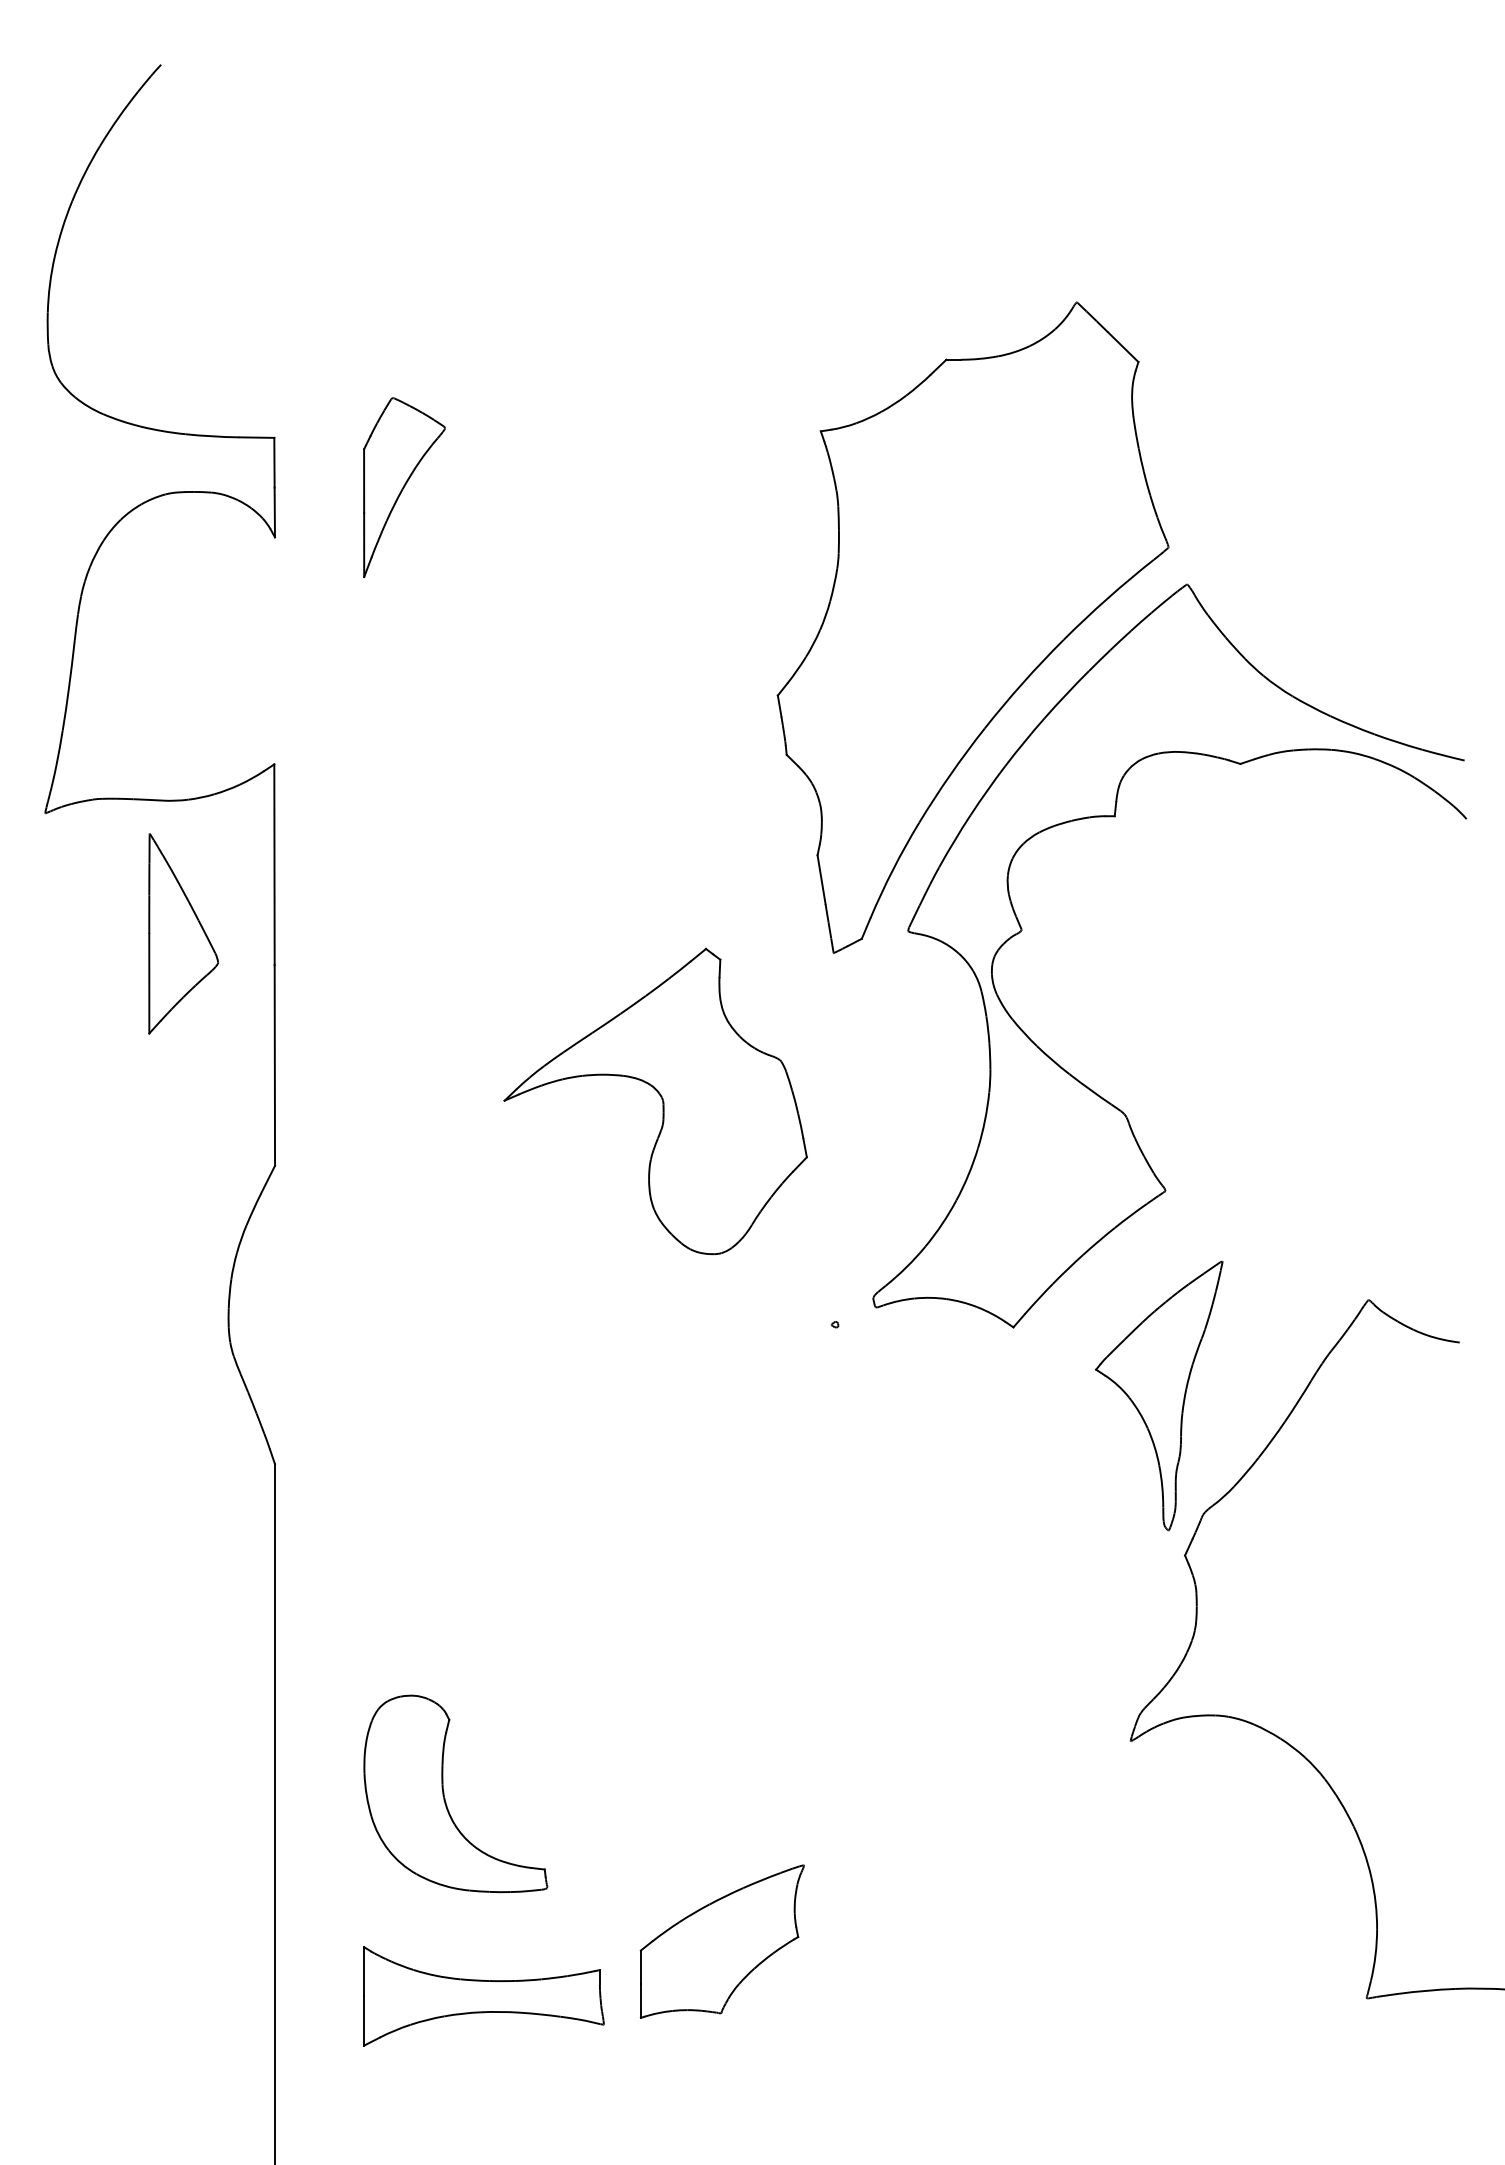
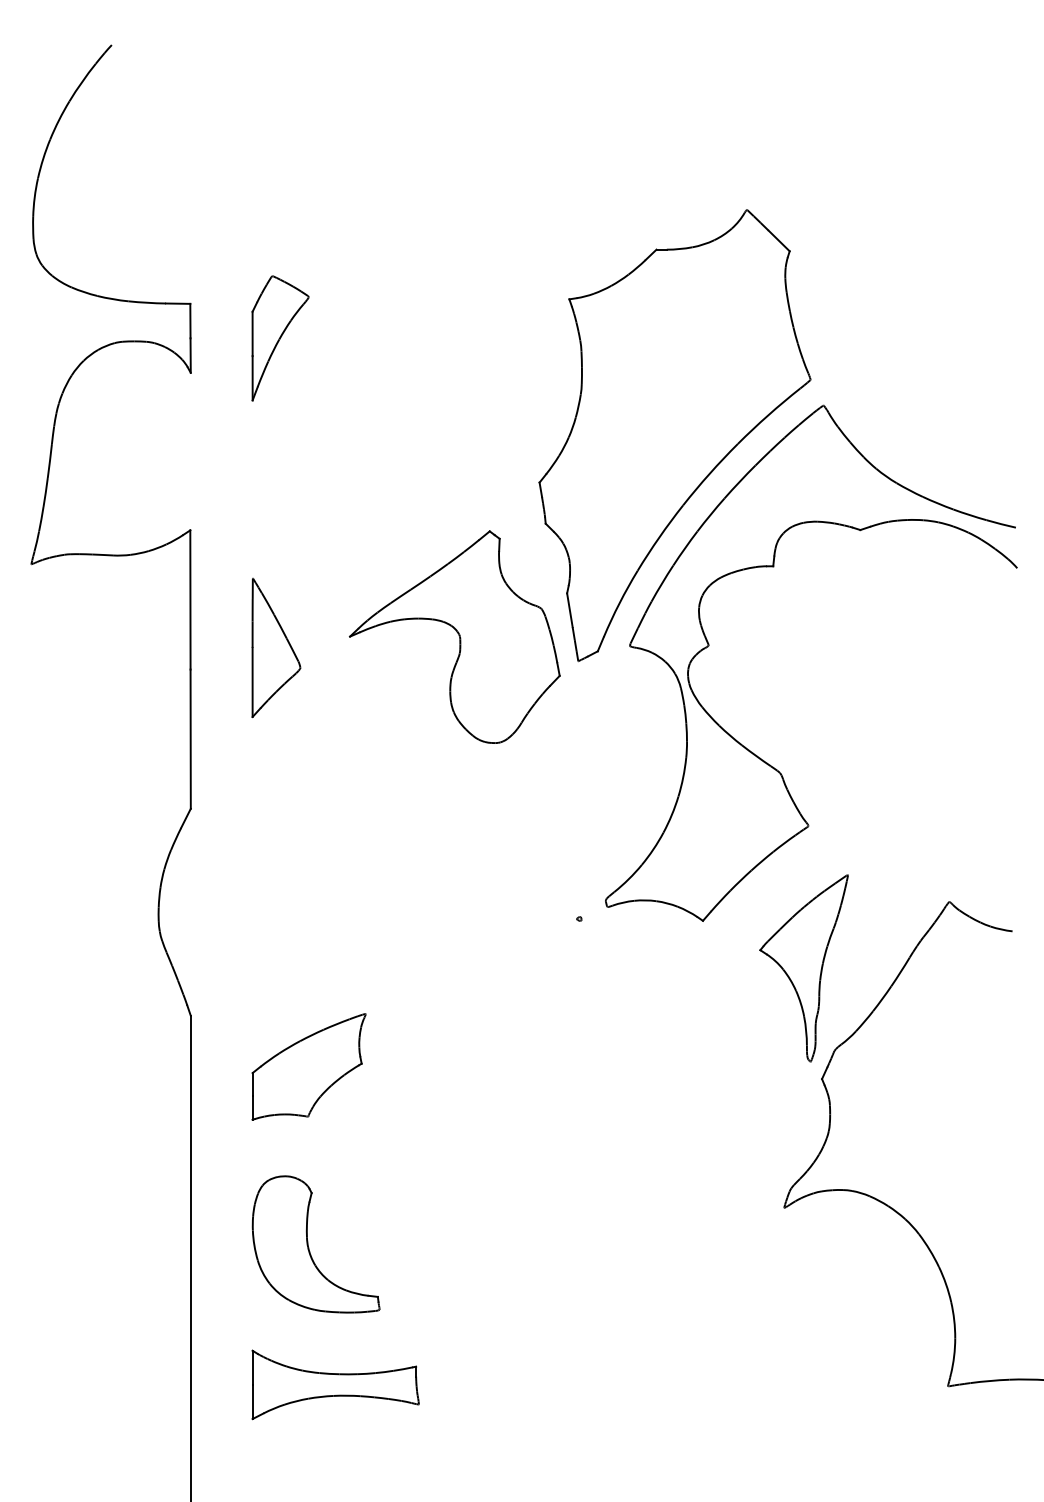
part: (183, 933) -> (276, 647), moved
part: (655, 1100) -> (454, 636), moved
part: (721, 1941) -> (308, 1066), moved

